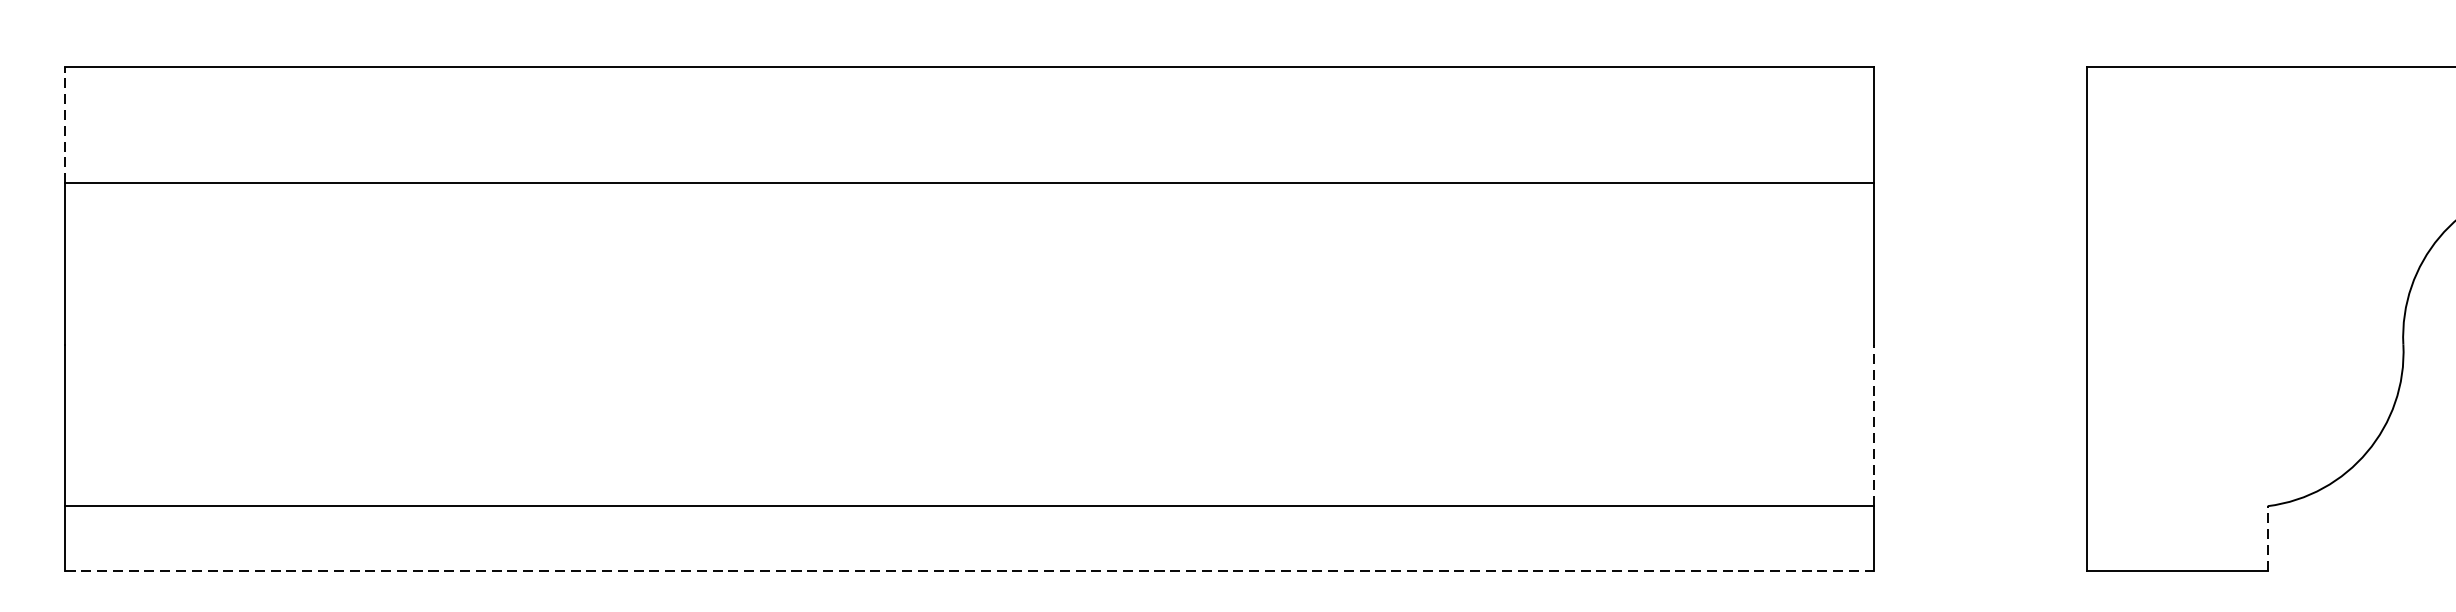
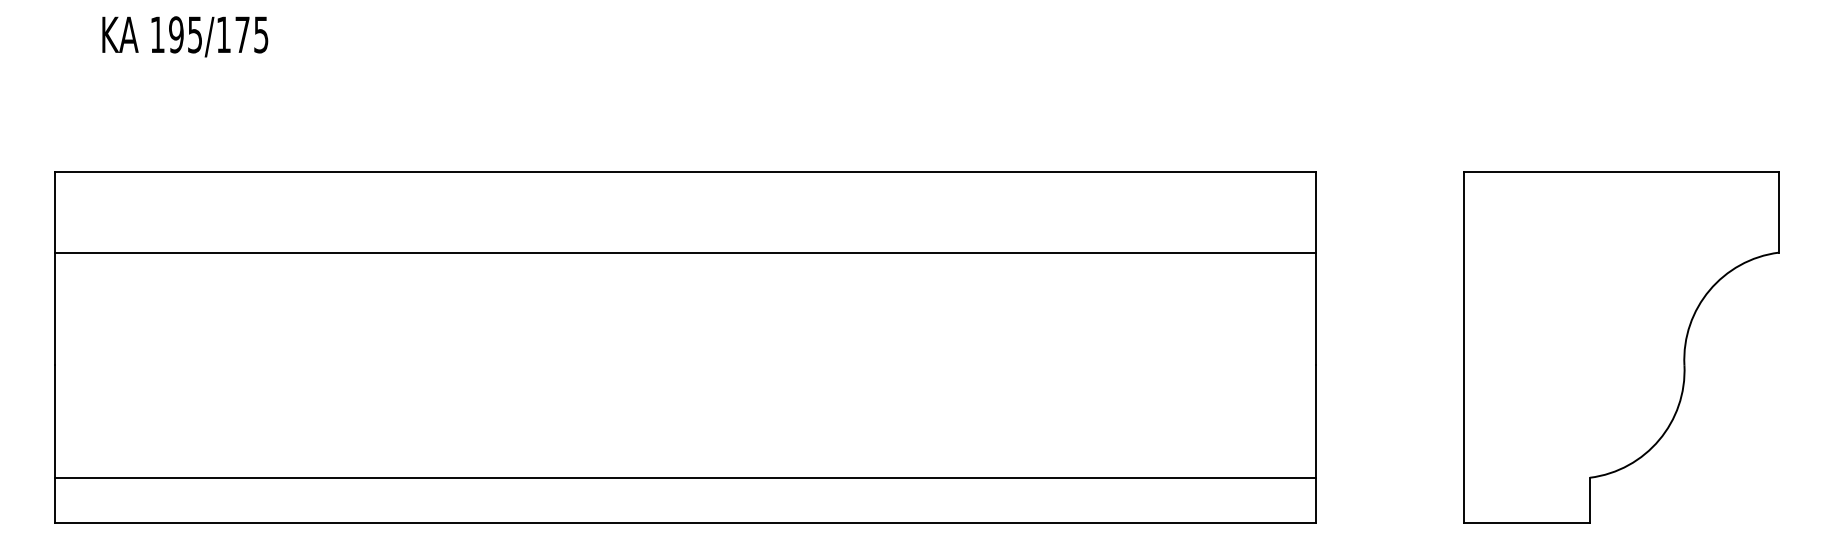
line: (66, 125) -> (55, 212), dashed -> solid
line: (1874, 424) -> (1315, 420), dashed -> solid
line: (2267, 538) -> (1589, 500), dashed -> solid
line: (970, 570) -> (685, 522), dashed -> solid

